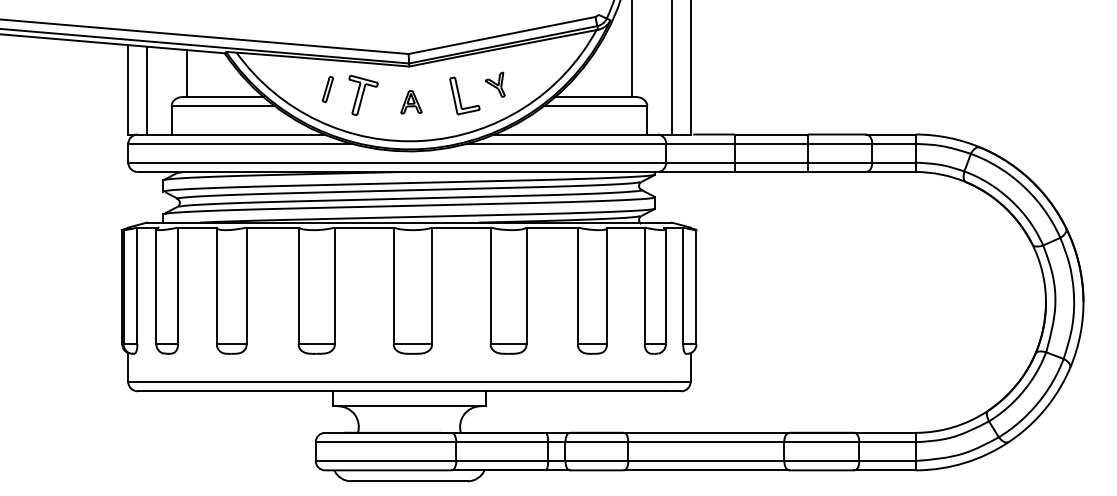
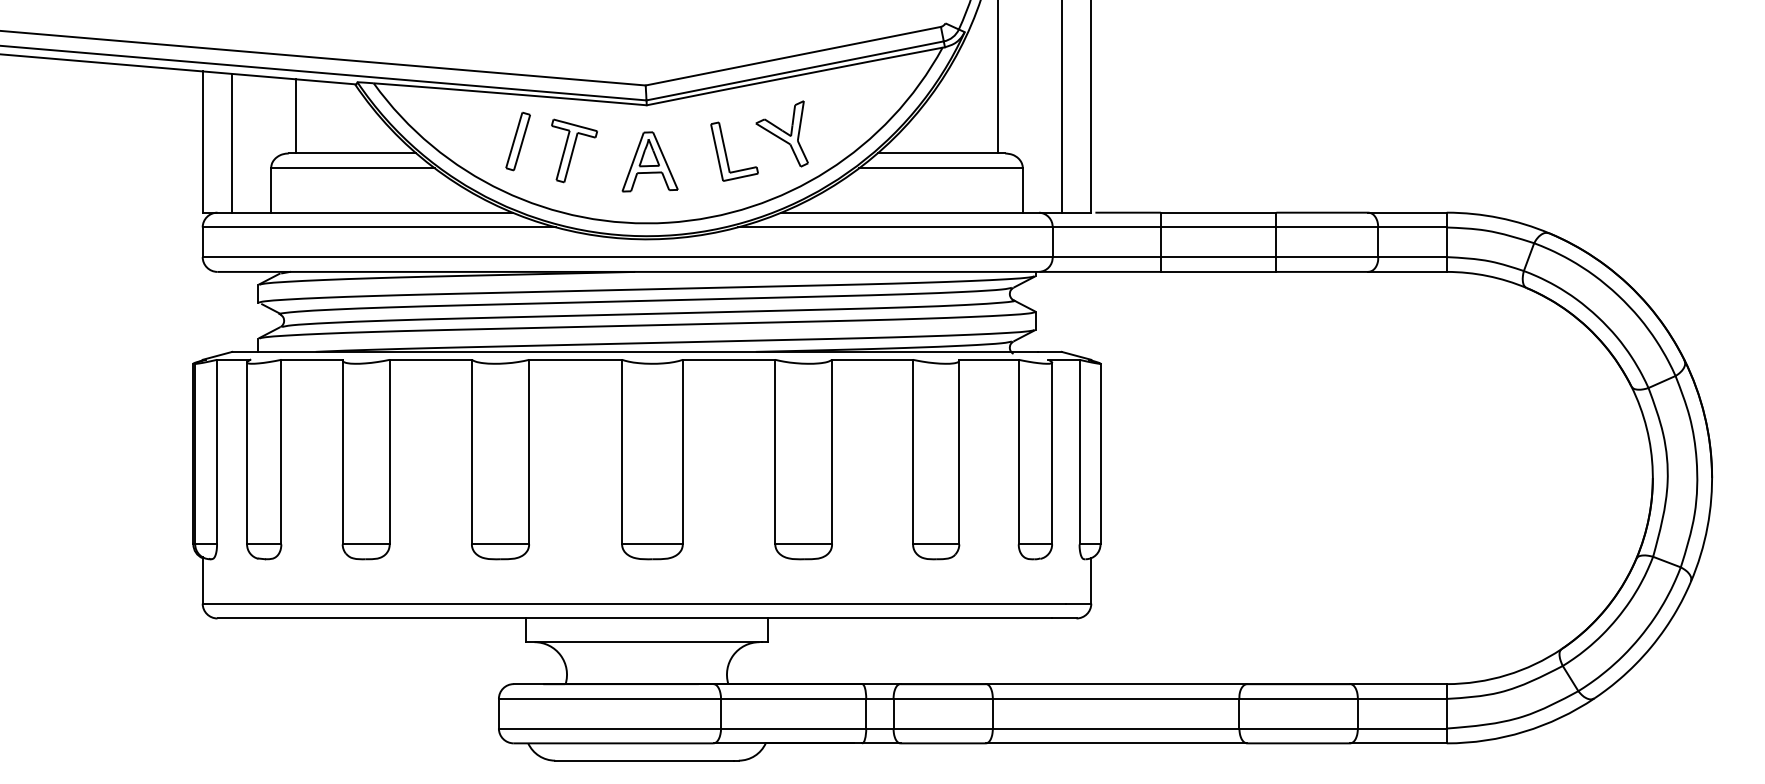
part: (495, 84) -> (782, 133), size x1.67
part: (327, 89) -> (517, 141), size x1.43
part: (411, 101) -> (650, 160), size x1.67

